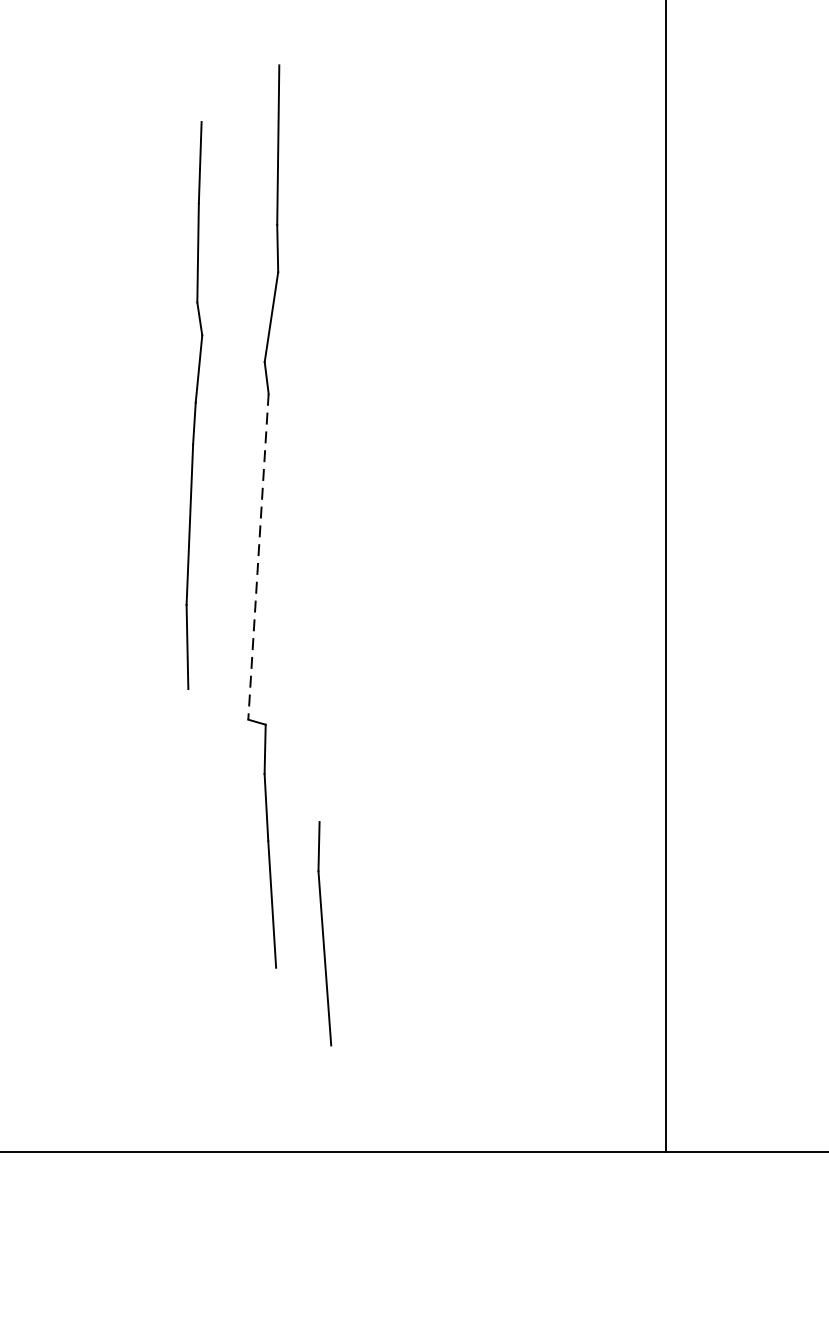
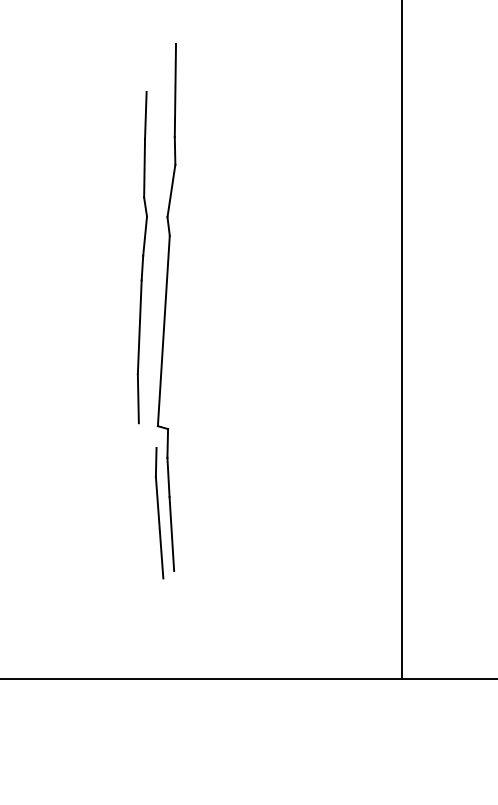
part: (192, 405) -> (141, 257), moved
line: (257, 557) -> (163, 331), dashed -> solid
part: (324, 934) -> (159, 513), moved

